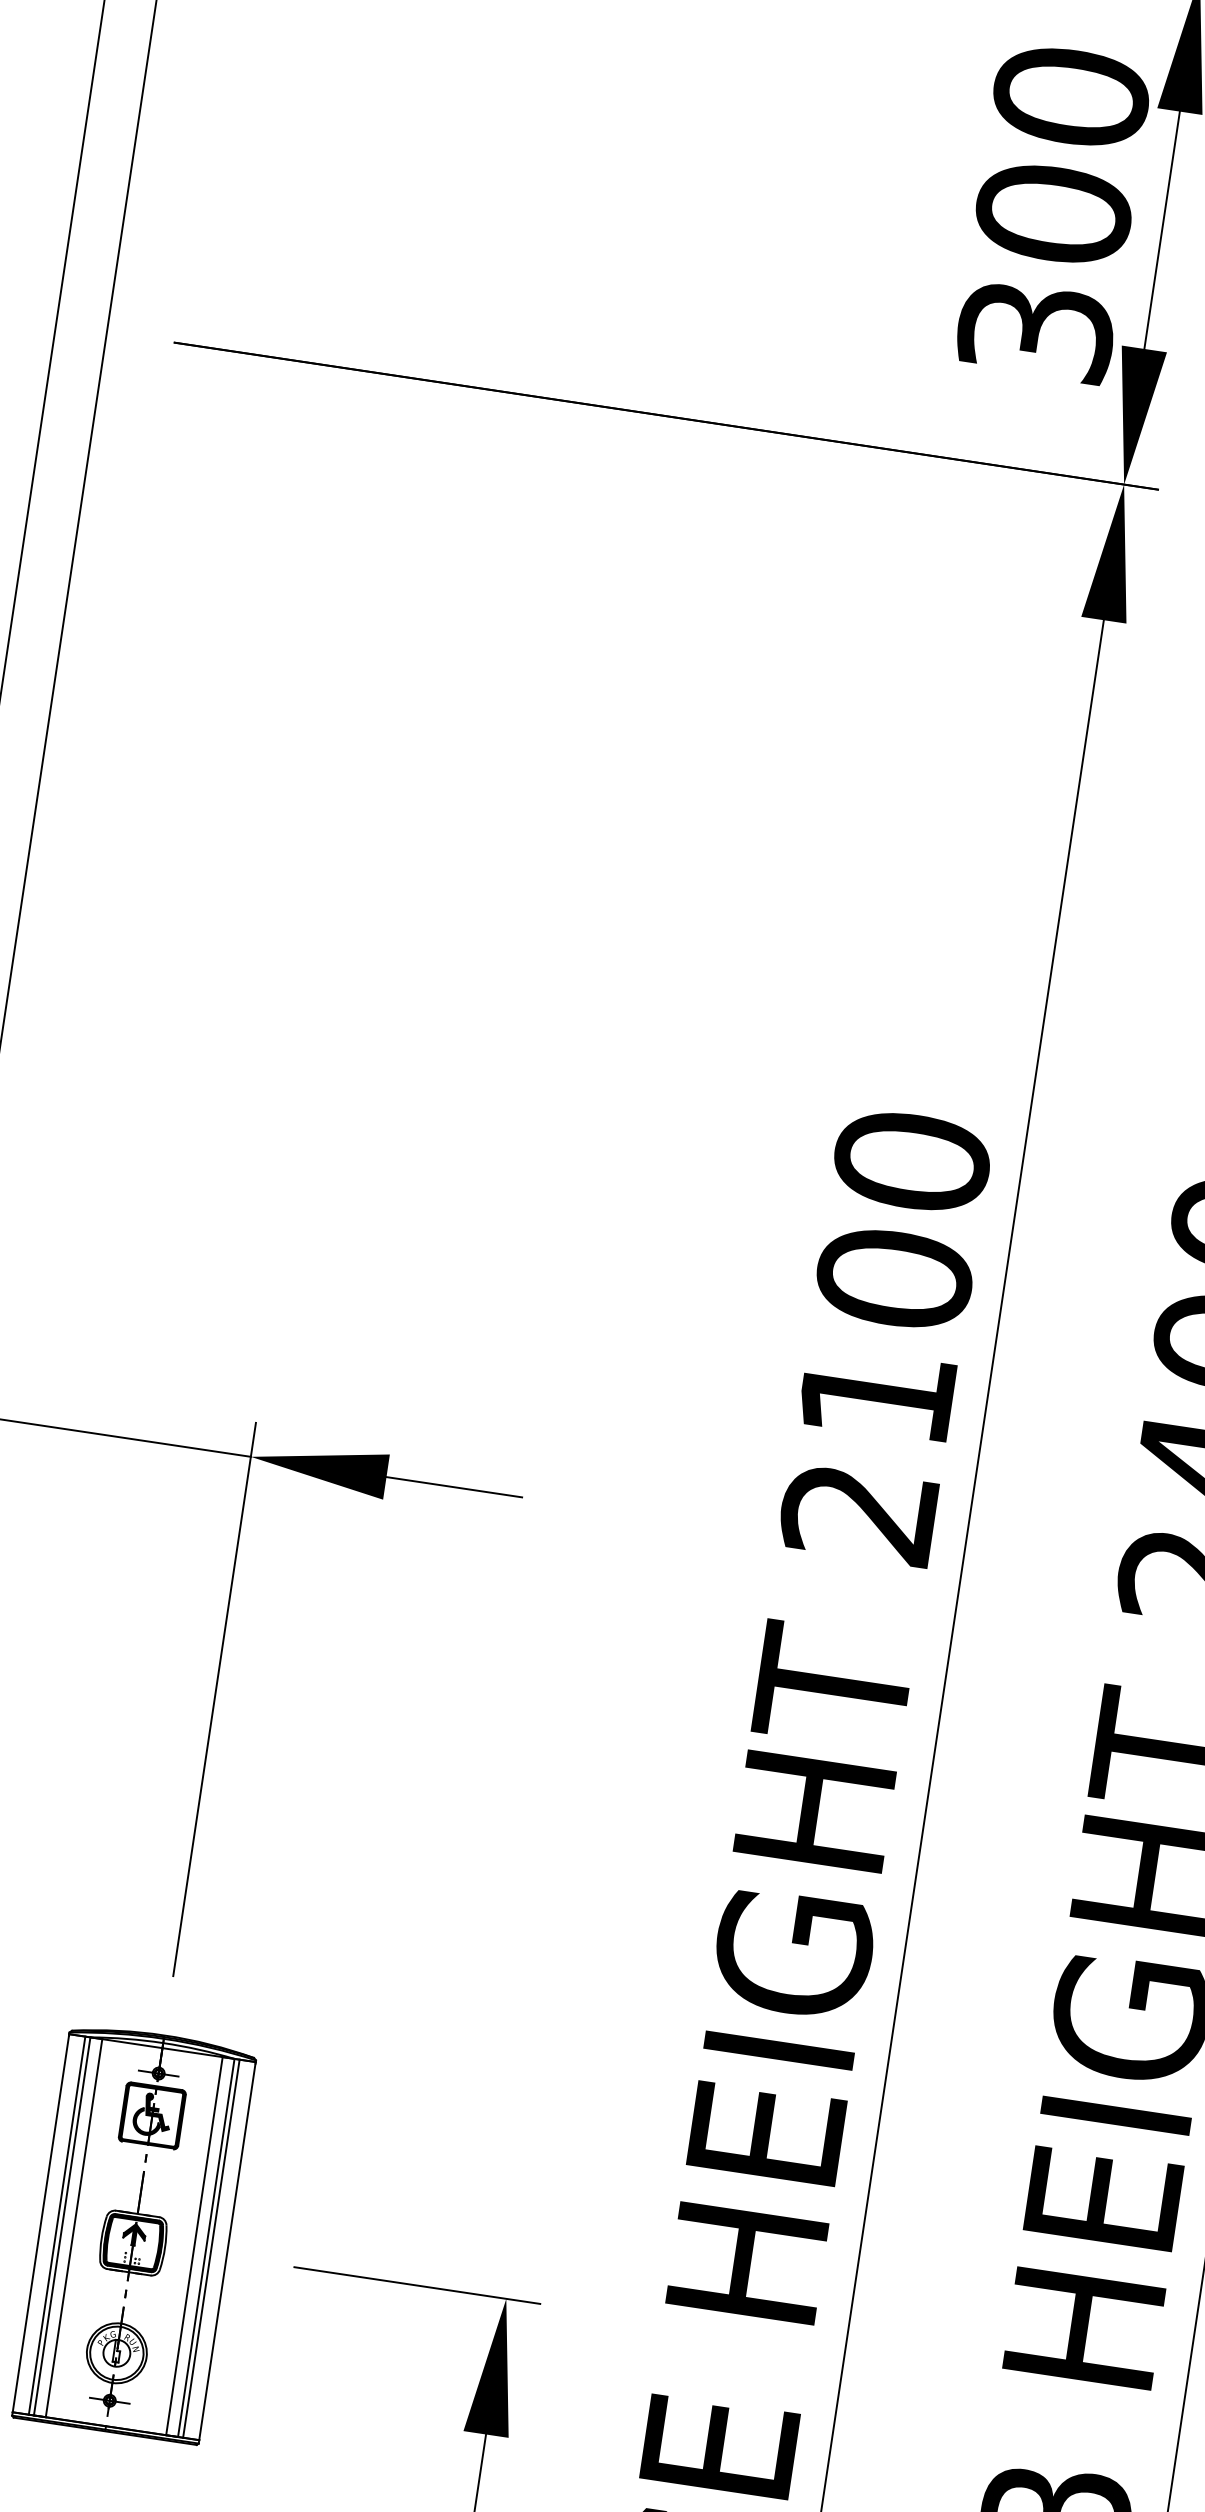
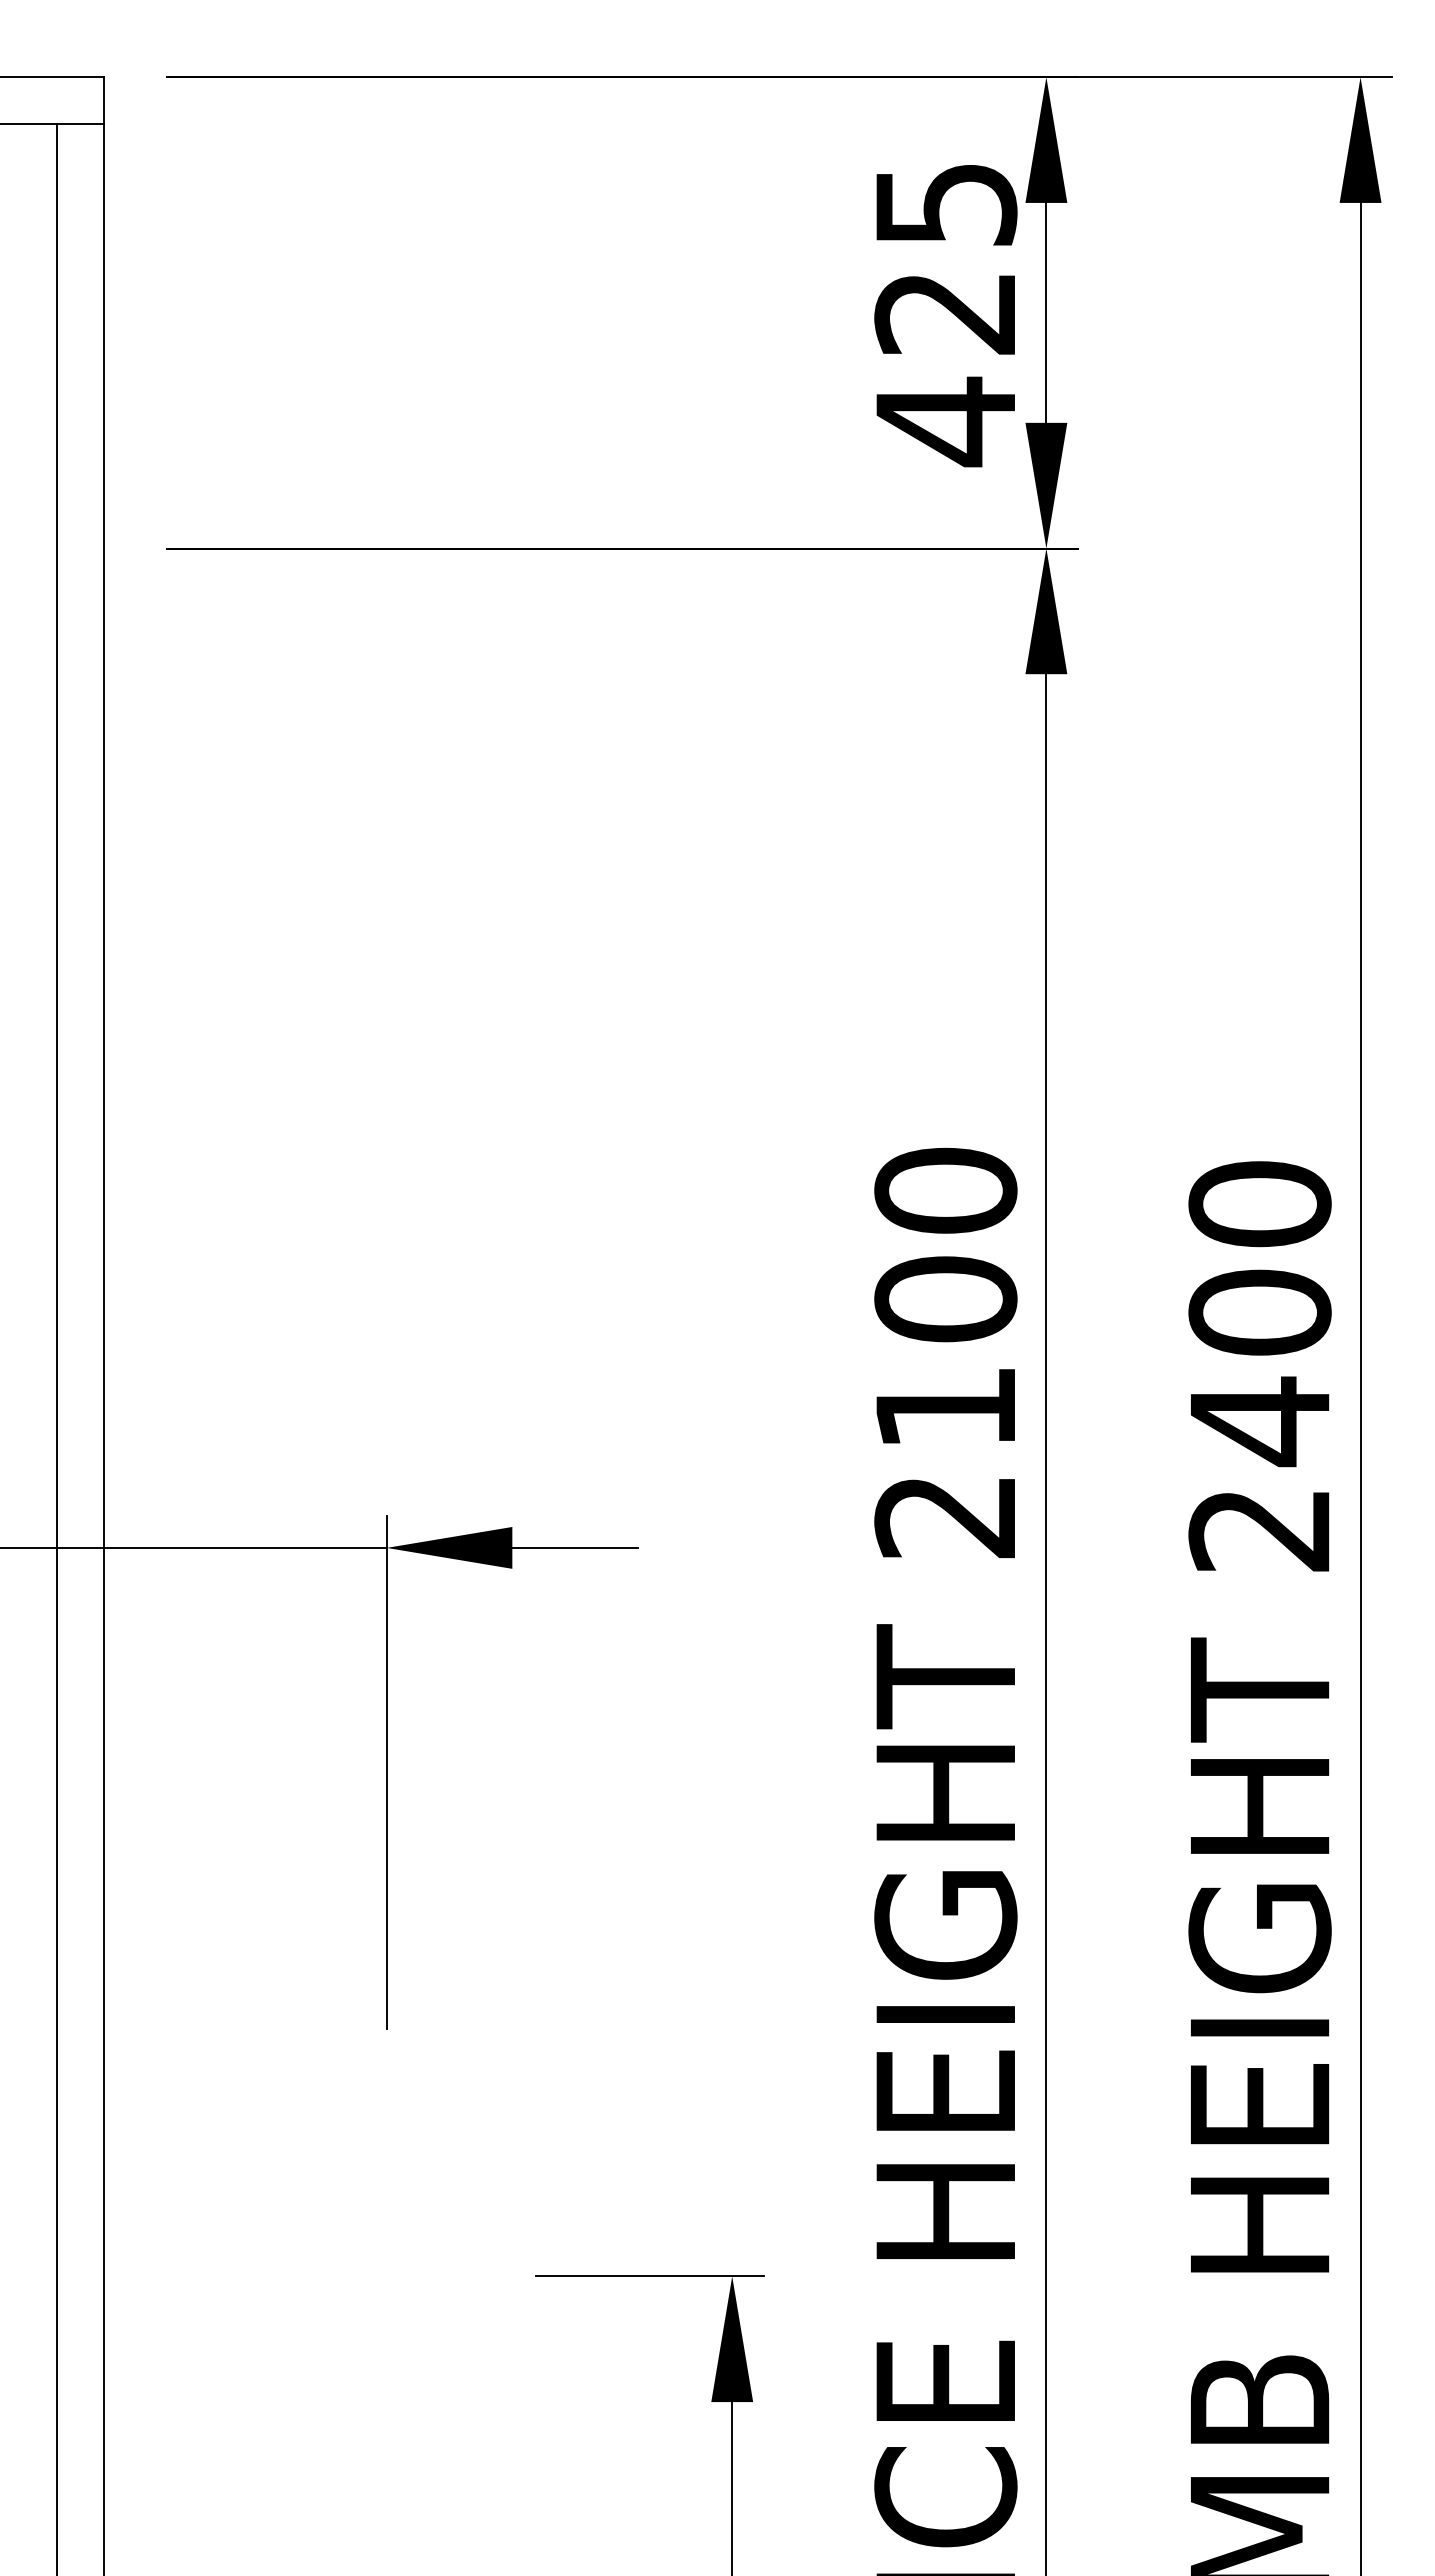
text: (1052, 215) -> (945, 314), 300 -> 425
part: (134, 2233) -> (386, 2267), removed

